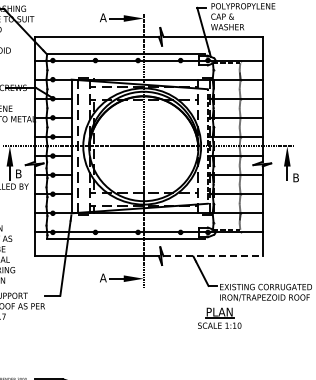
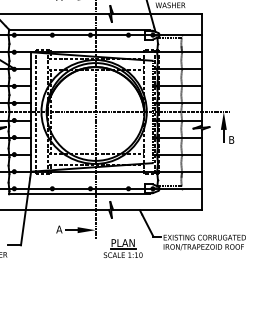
line: (213, 256) -> (157, 210), dashed -> solid
part: (219, 317) -> (123, 247), moved

